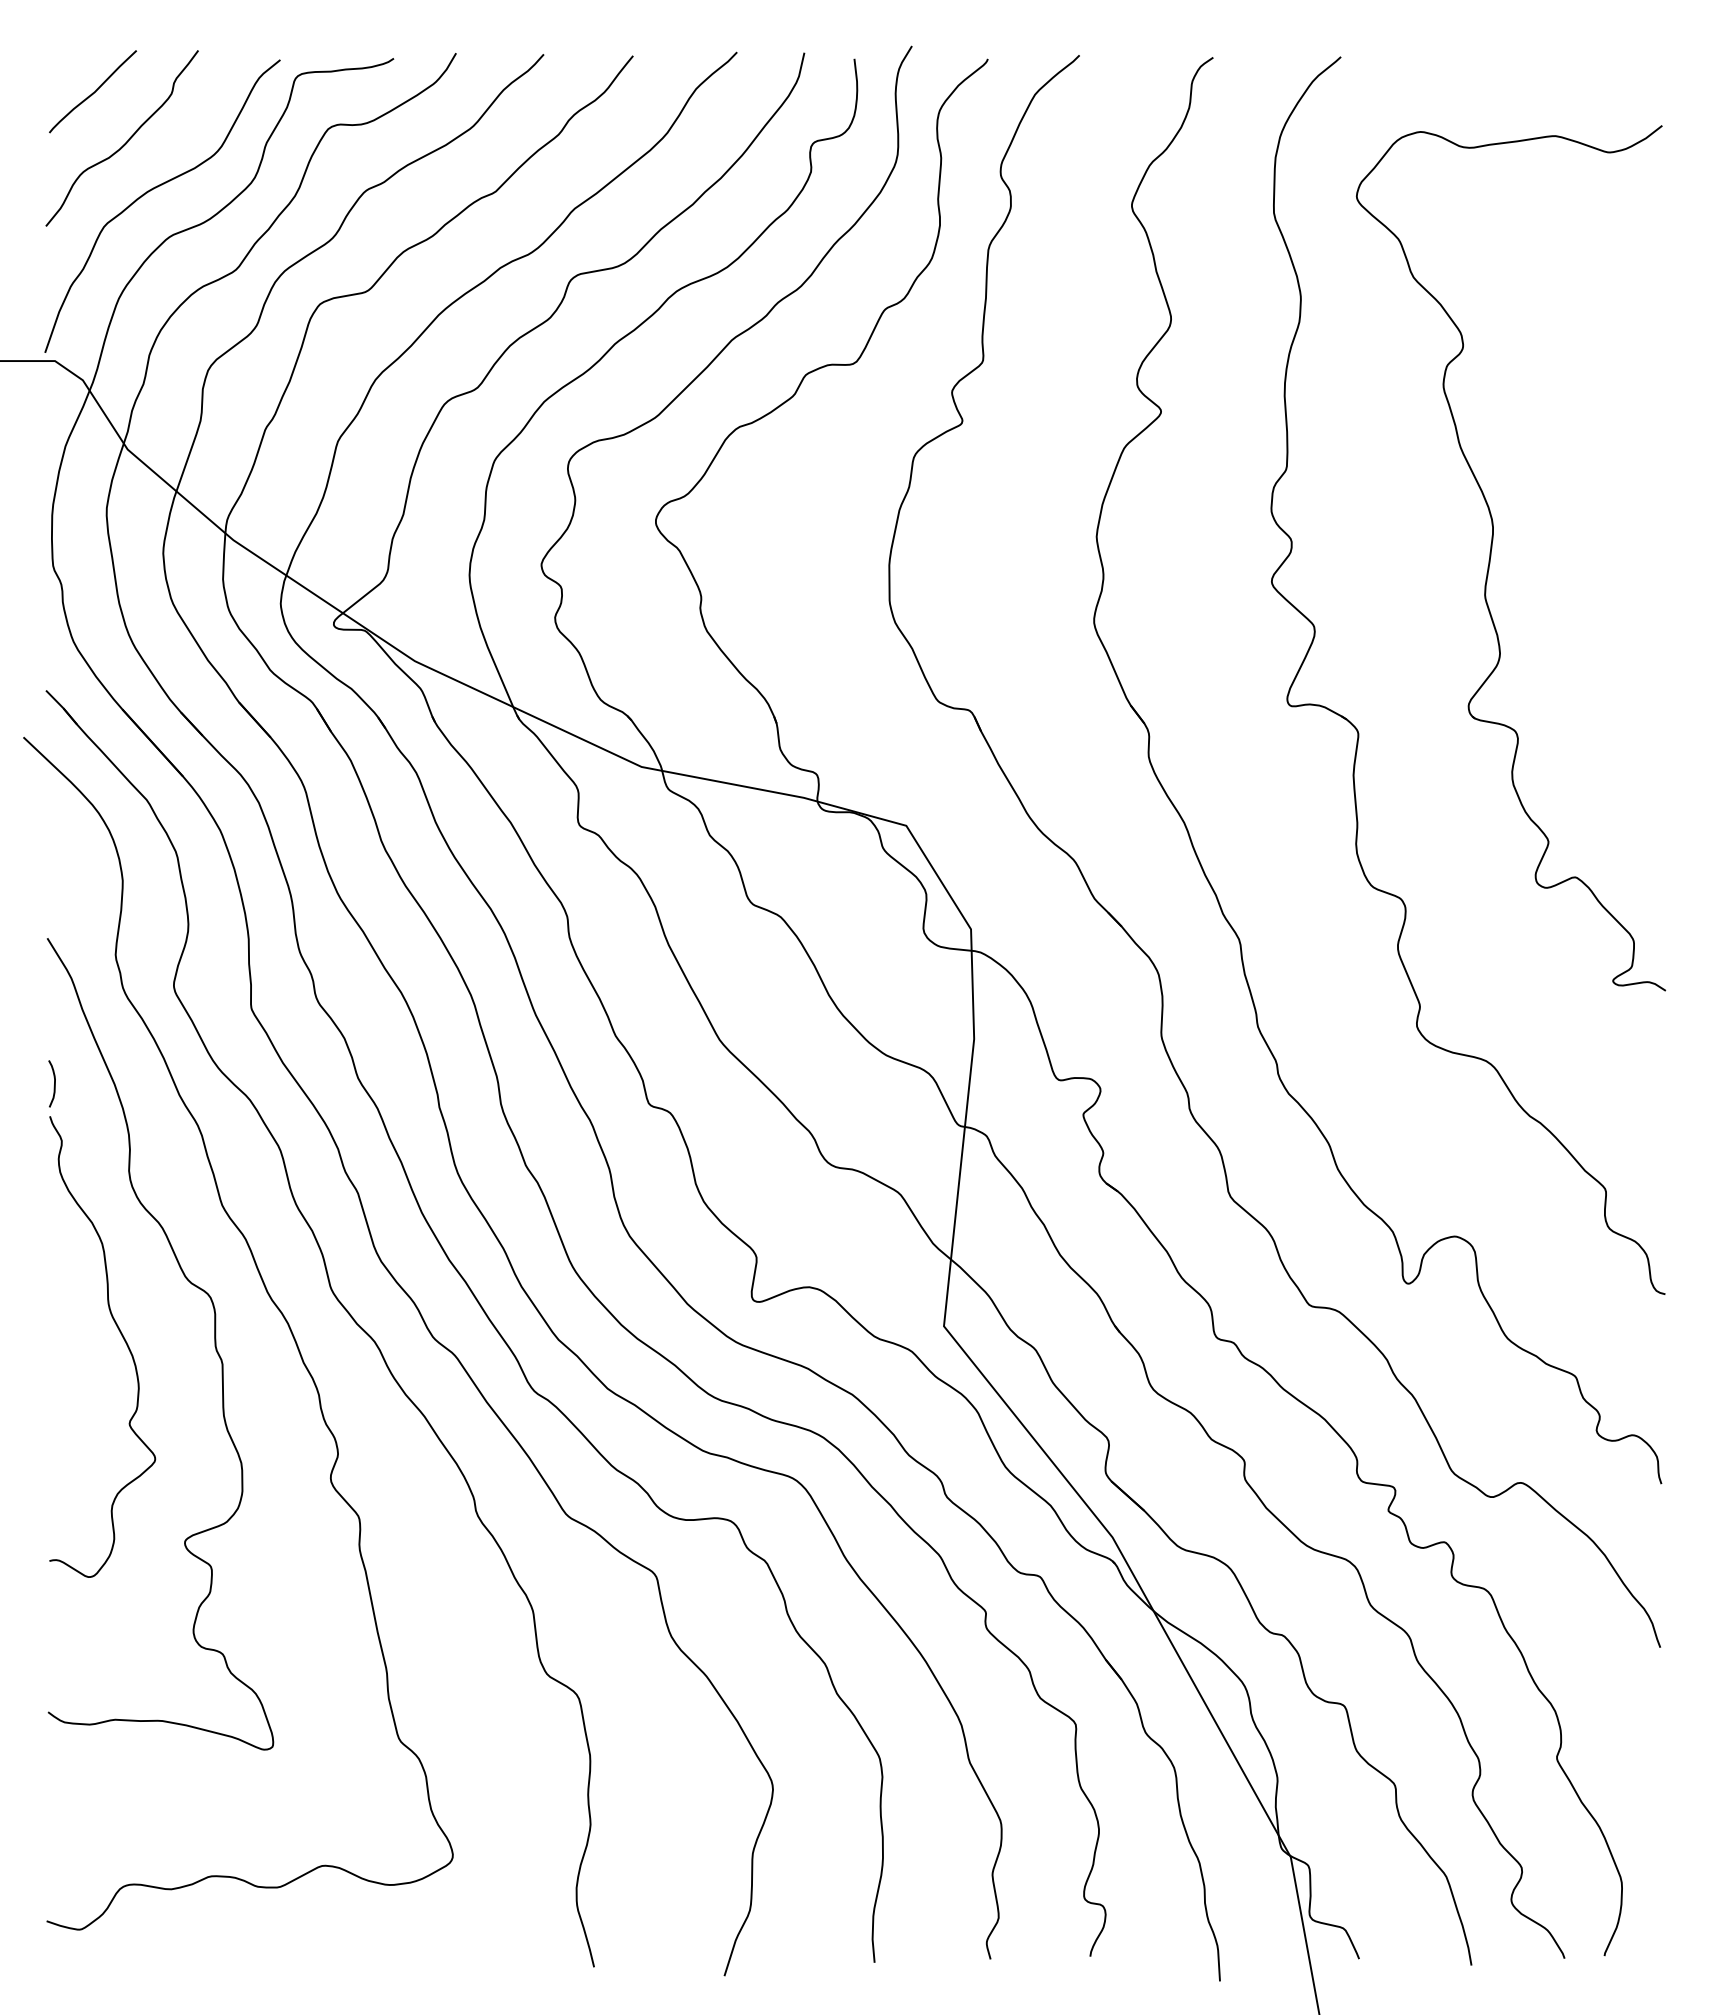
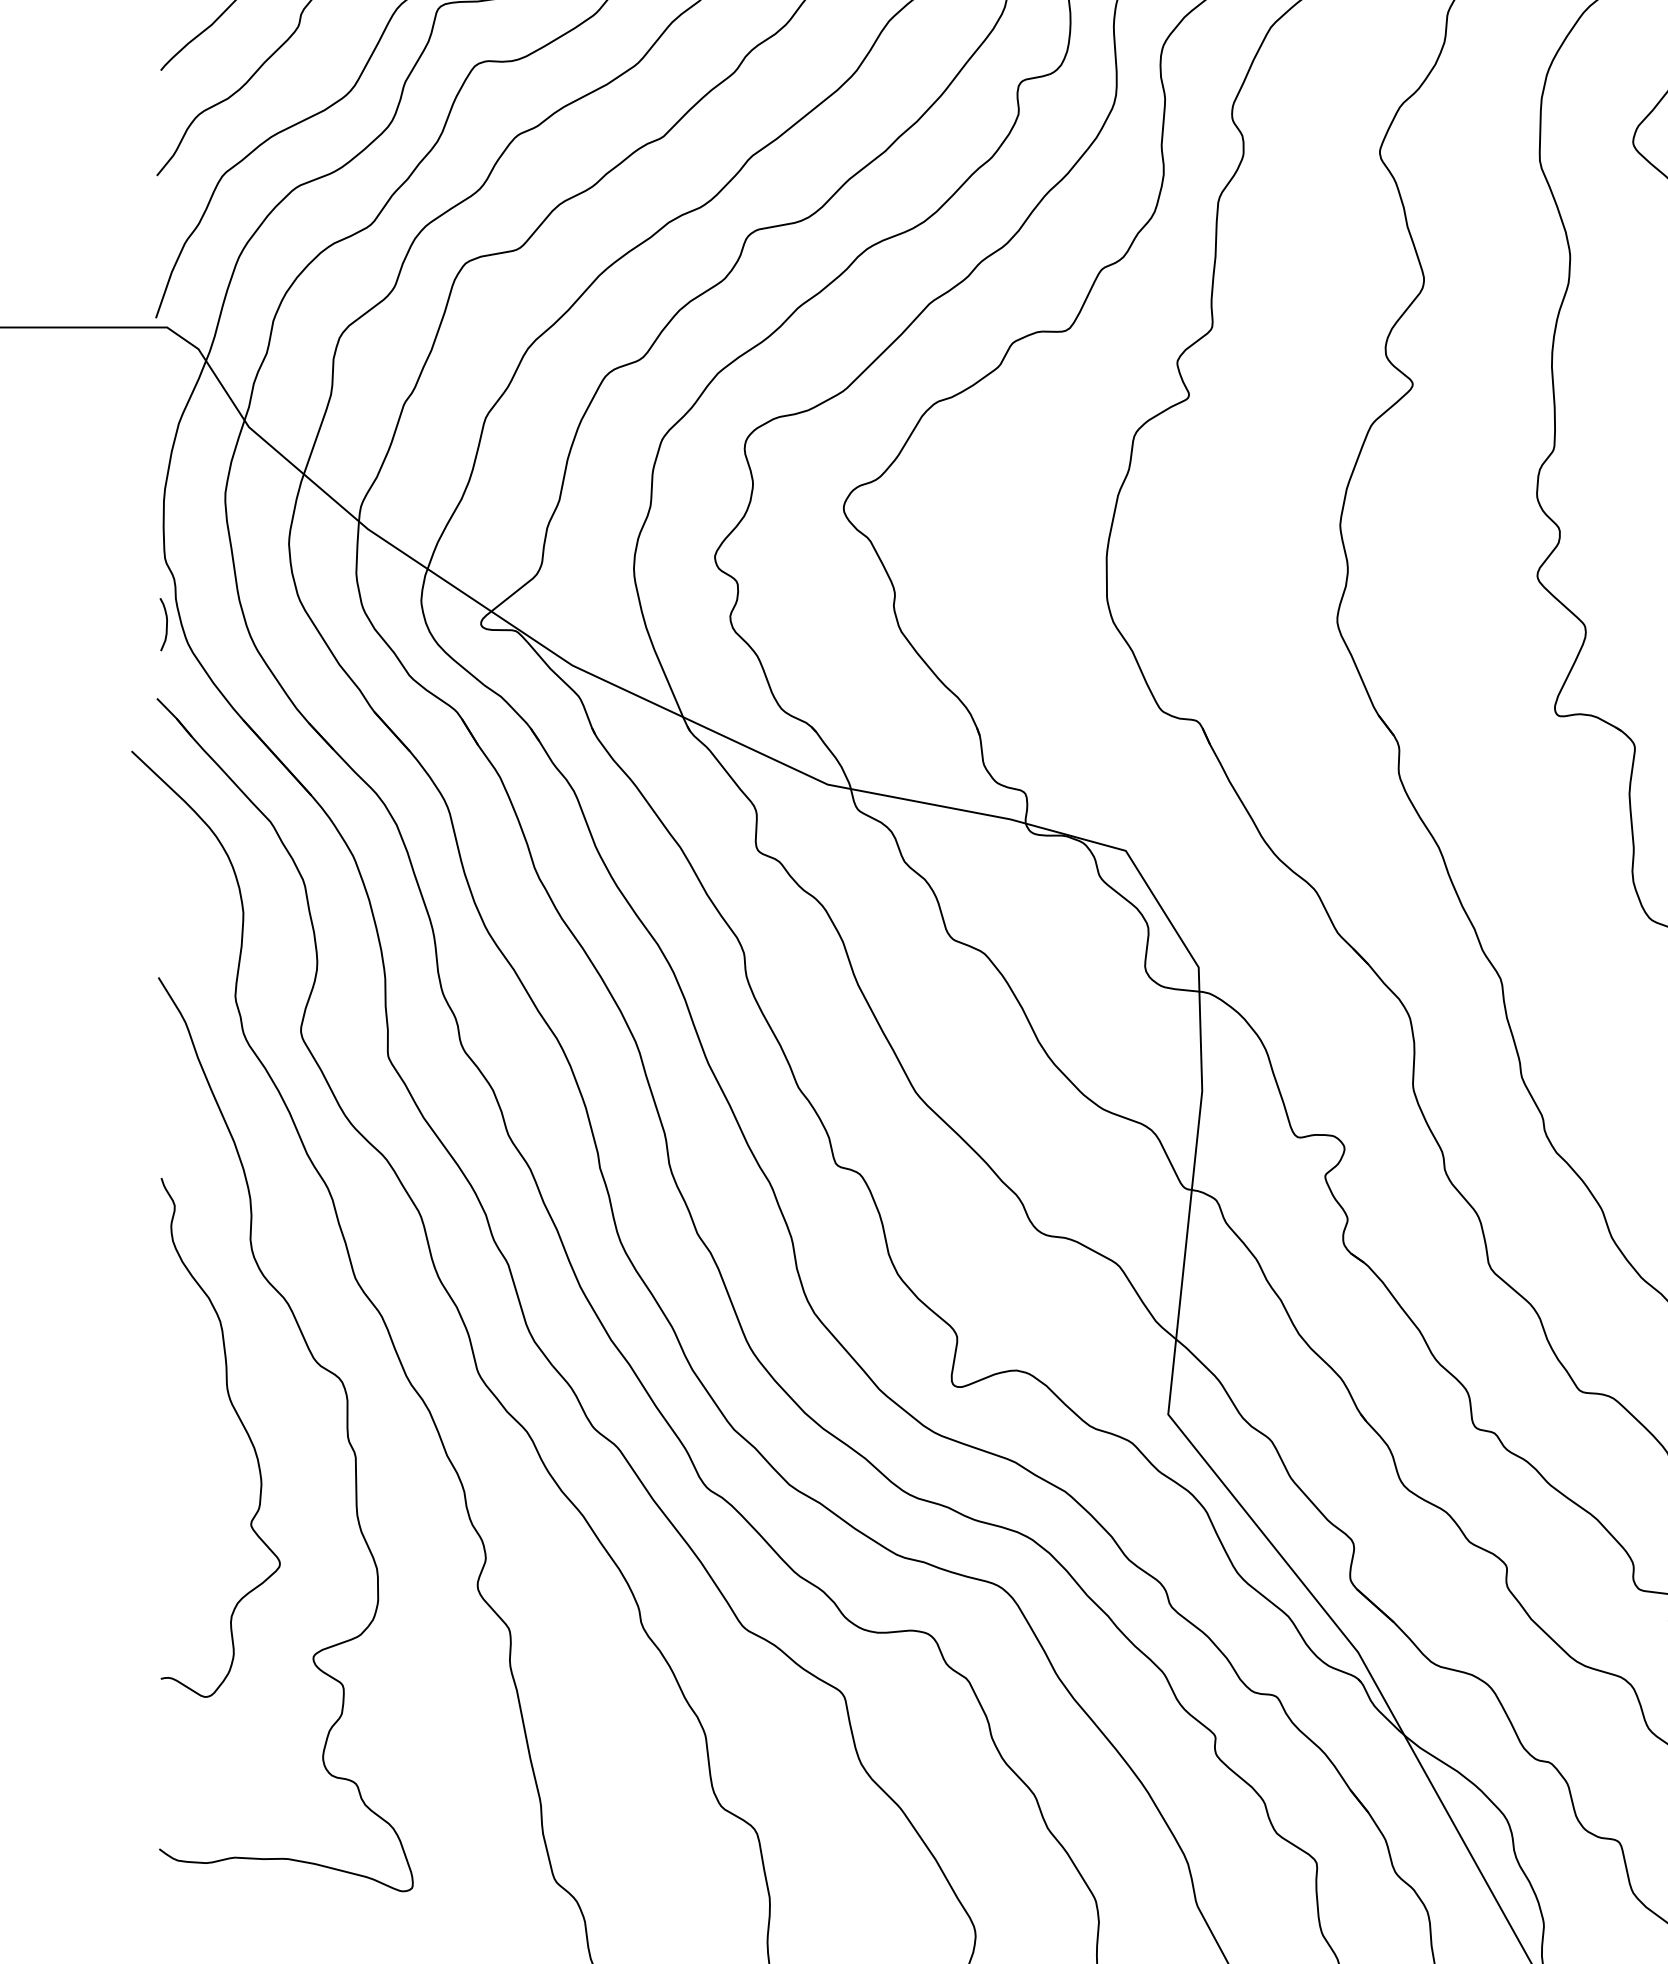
curve: (54, 1083) -> (166, 624), moved

